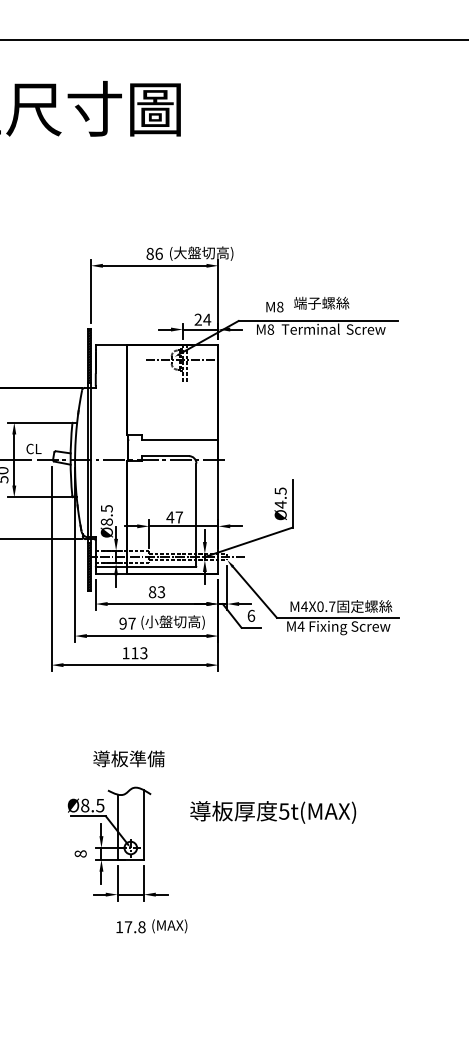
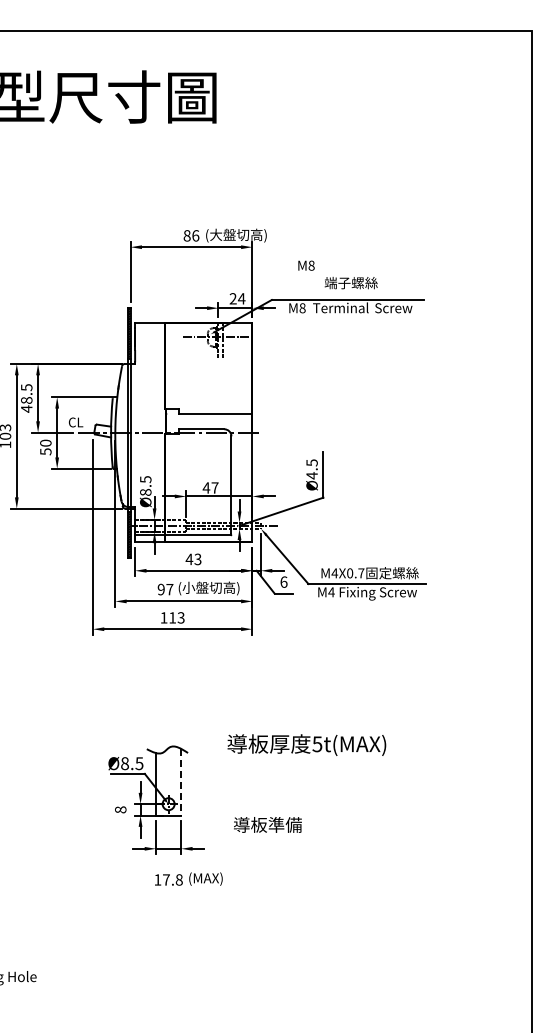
text: (274, 306) -> (306, 265), moved
text: (152, 592) -> (189, 559), 83 -> 43
text: (128, 758) -> (267, 824), moved
text: (272, 811) -> (306, 744), moved
line: (144, 825) -> (181, 782), solid -> dashed

